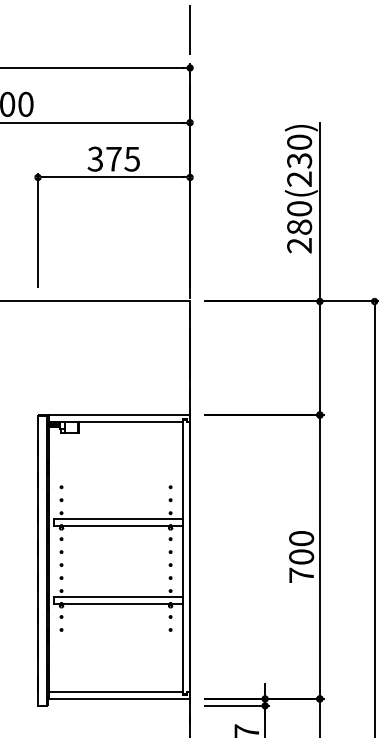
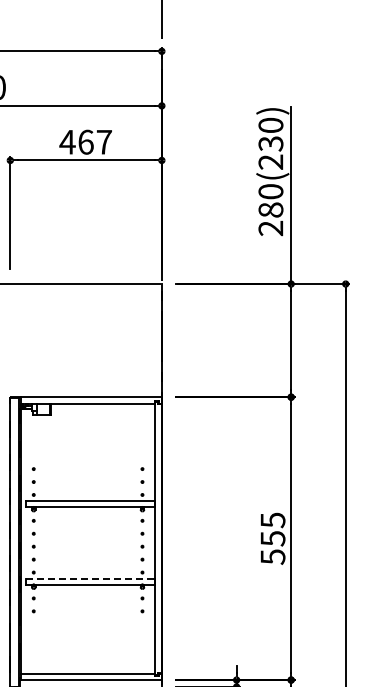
text: (113, 158) -> (85, 141), 375 -> 467
text: (301, 557) -> (272, 539), 700 -> 555
line: (118, 597) -> (90, 578), solid -> dashed

